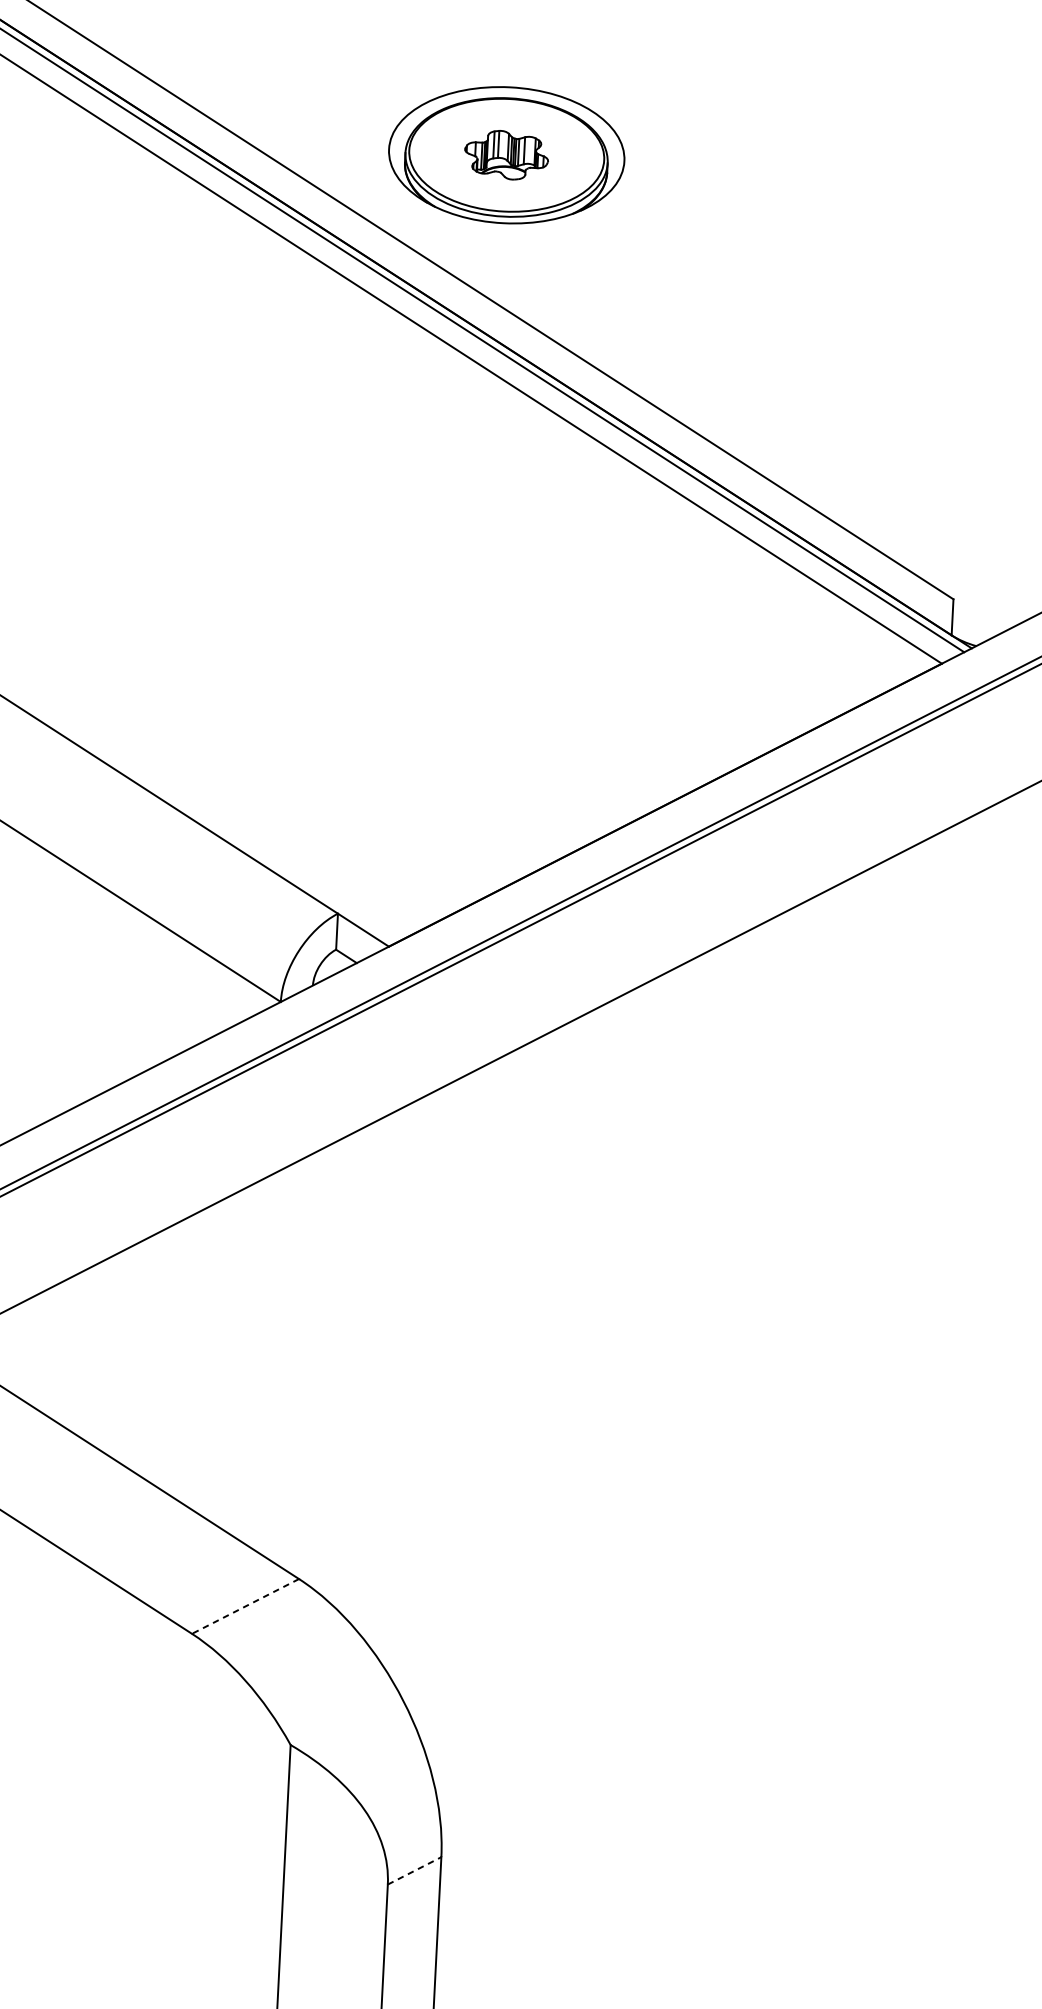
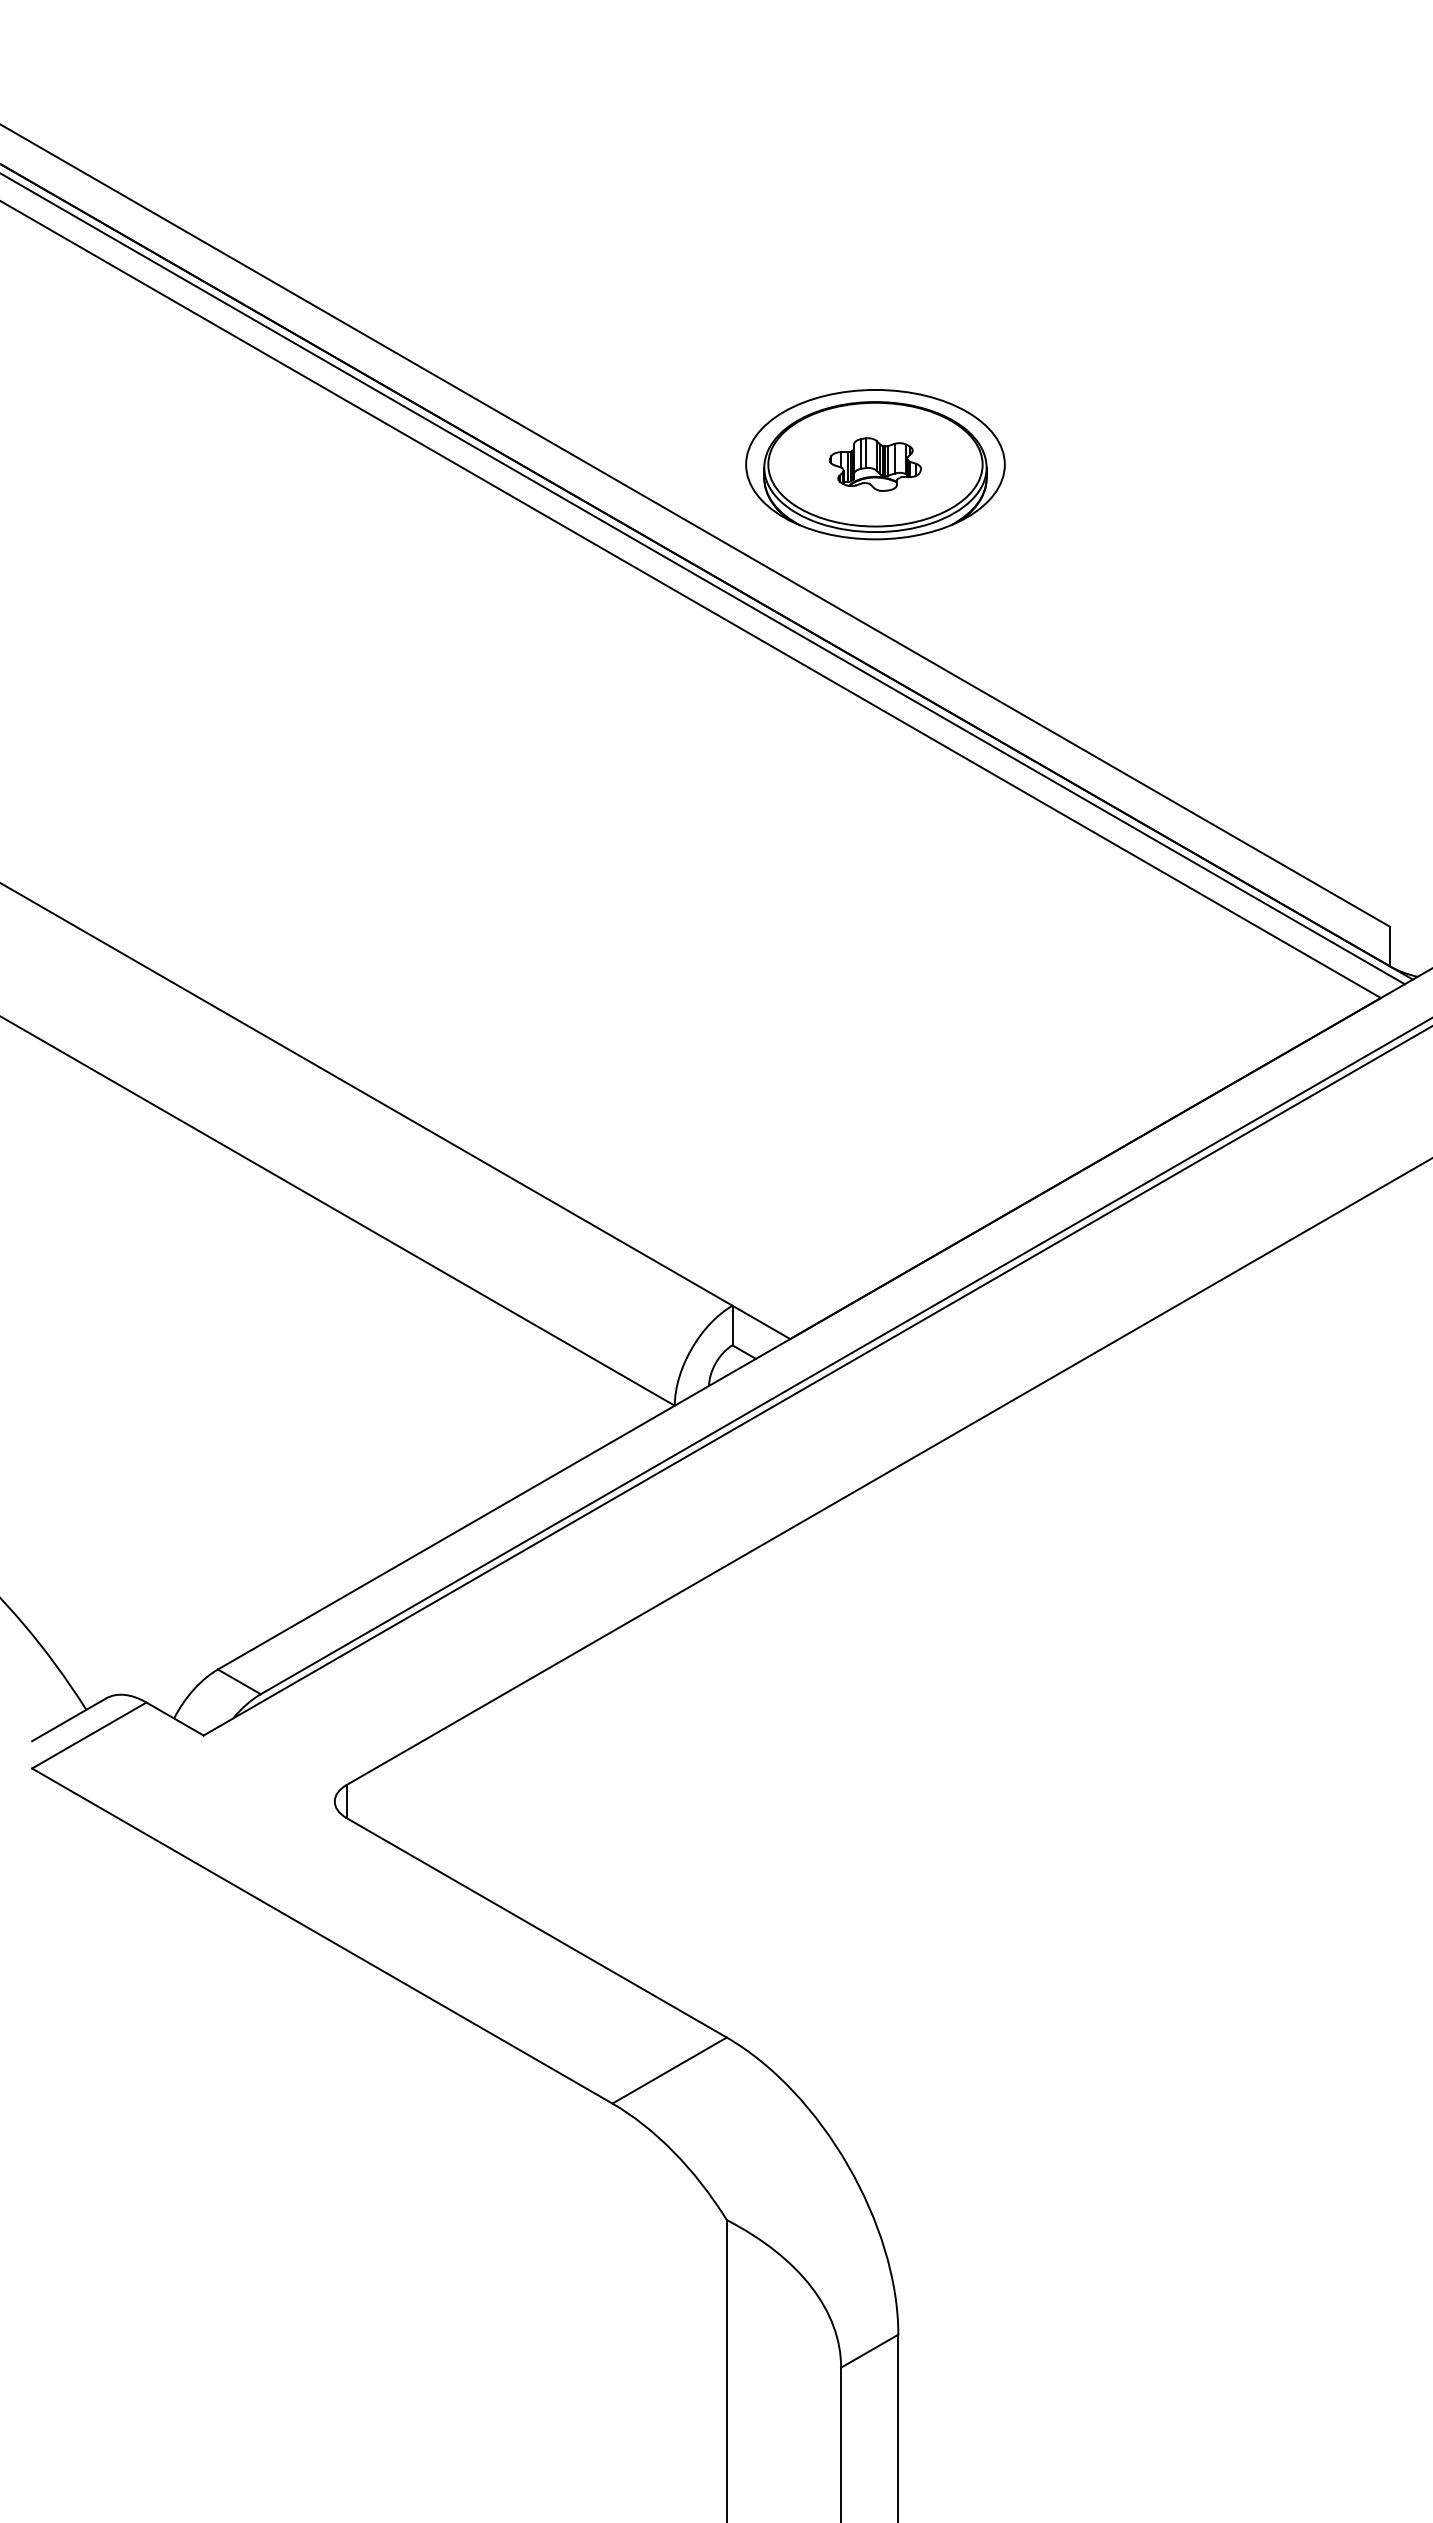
line: (245, 1606) -> (669, 2070), dashed -> solid
line: (415, 1870) -> (870, 2350), dashed -> solid

